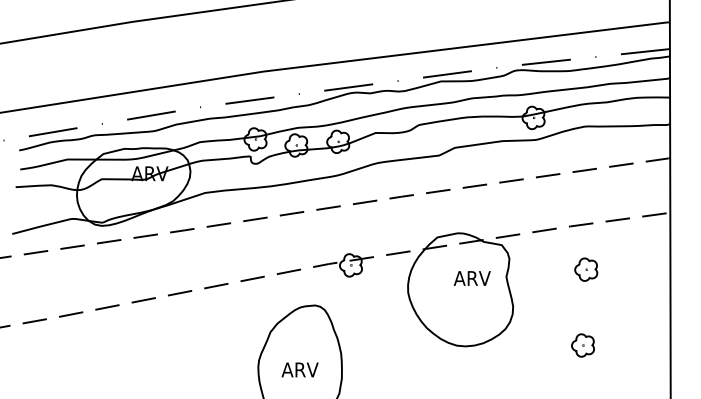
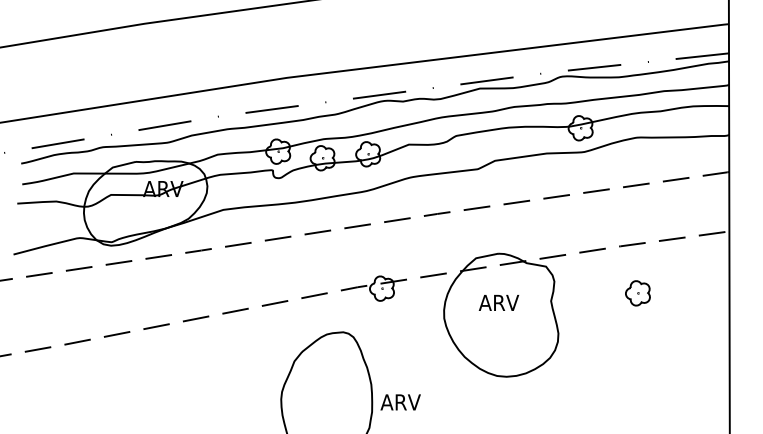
text: (471, 278) -> (498, 302), moved
part: (583, 345) -> (634, 375), removed
text: (299, 370) -> (400, 402), moved

